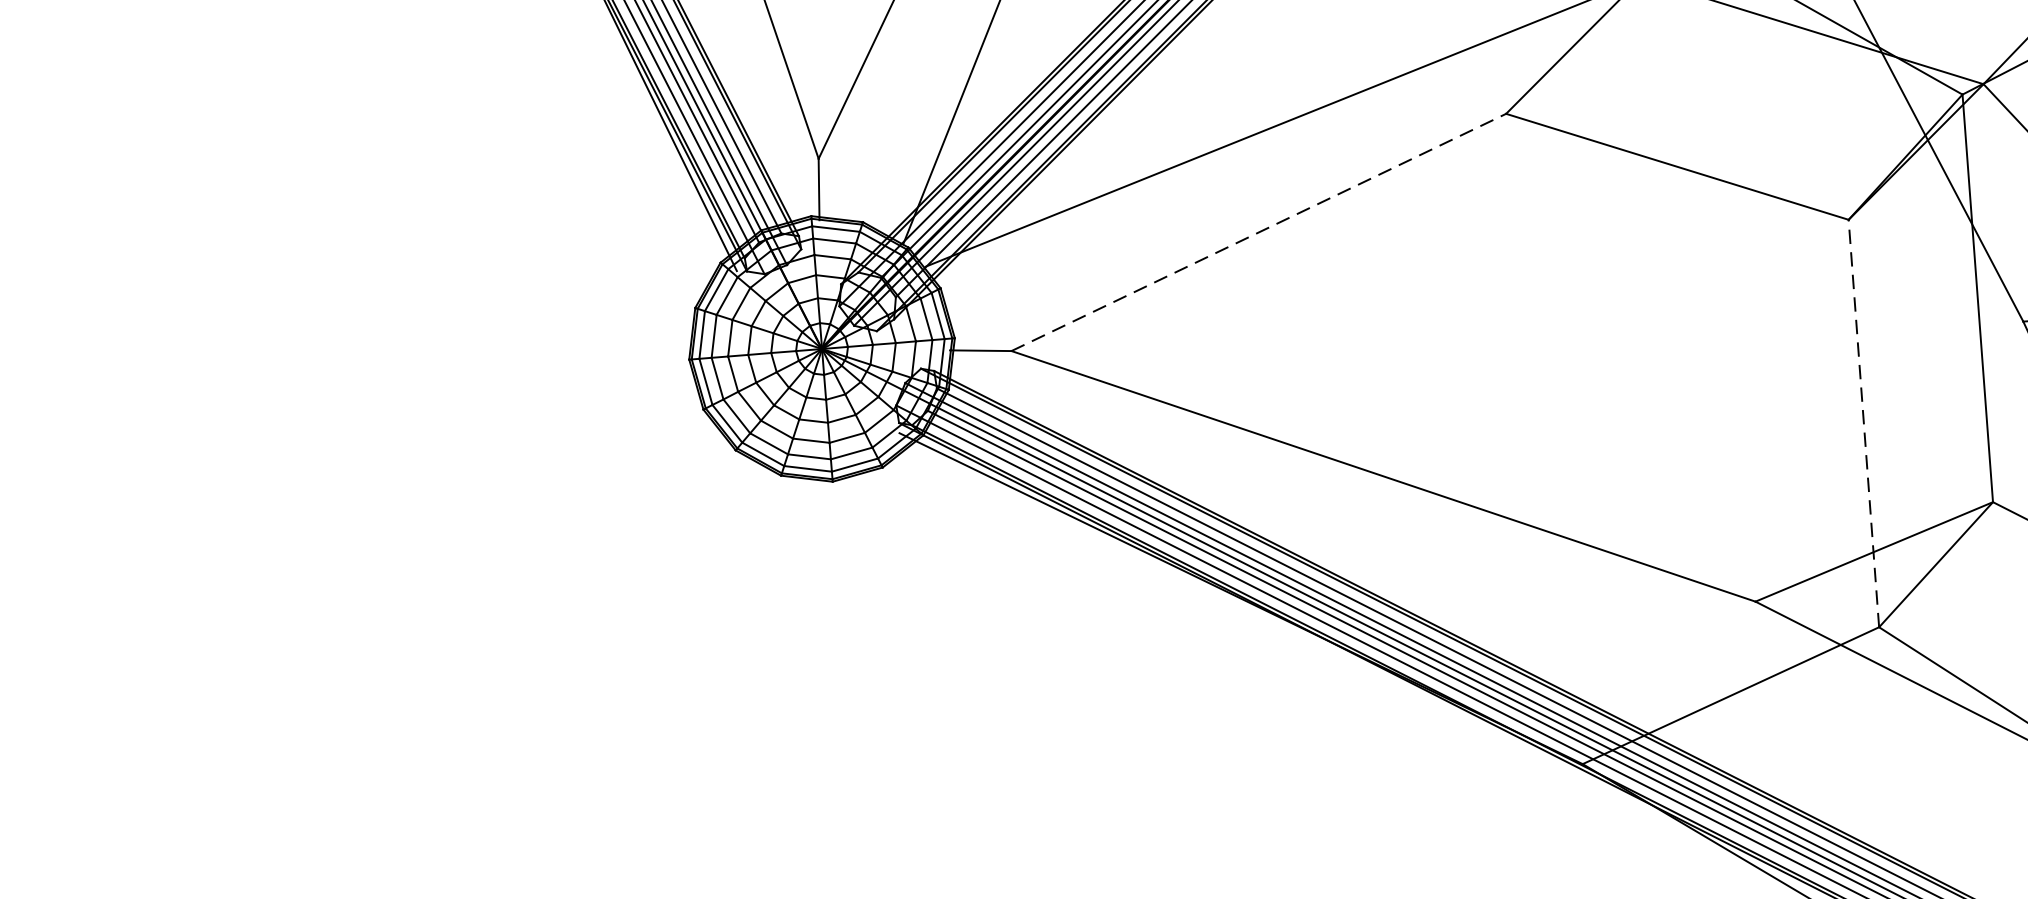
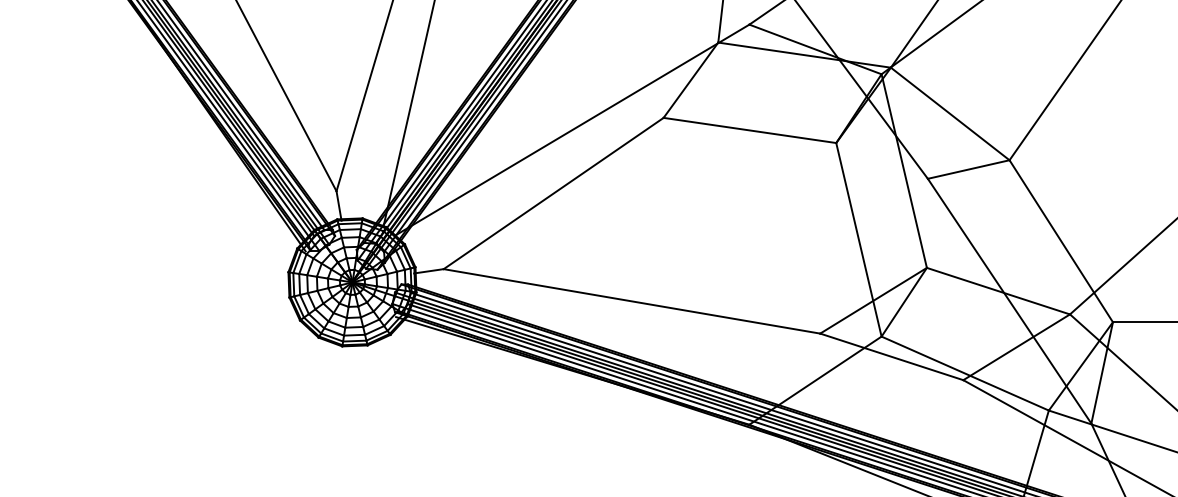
line: (1260, 232) -> (554, 193), dashed -> solid
line: (1863, 422) -> (858, 239), dashed -> solid

